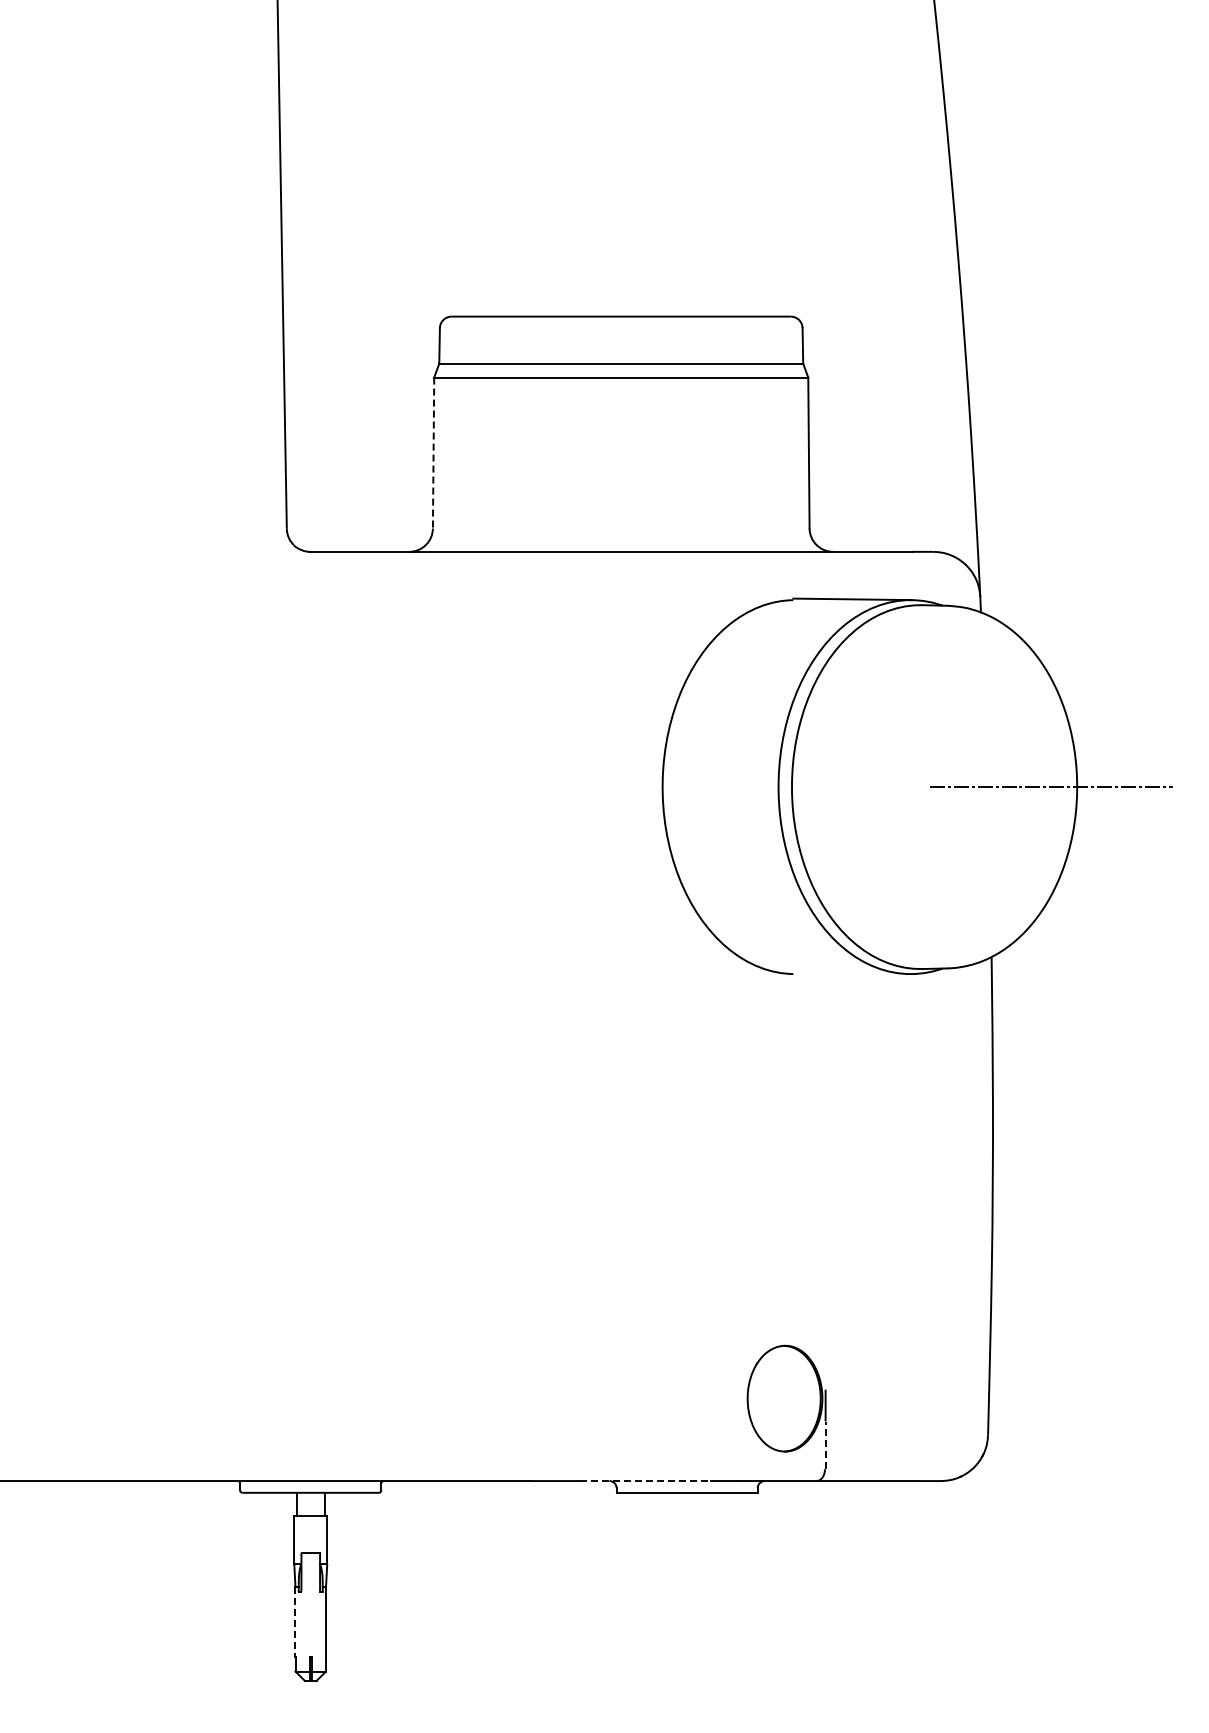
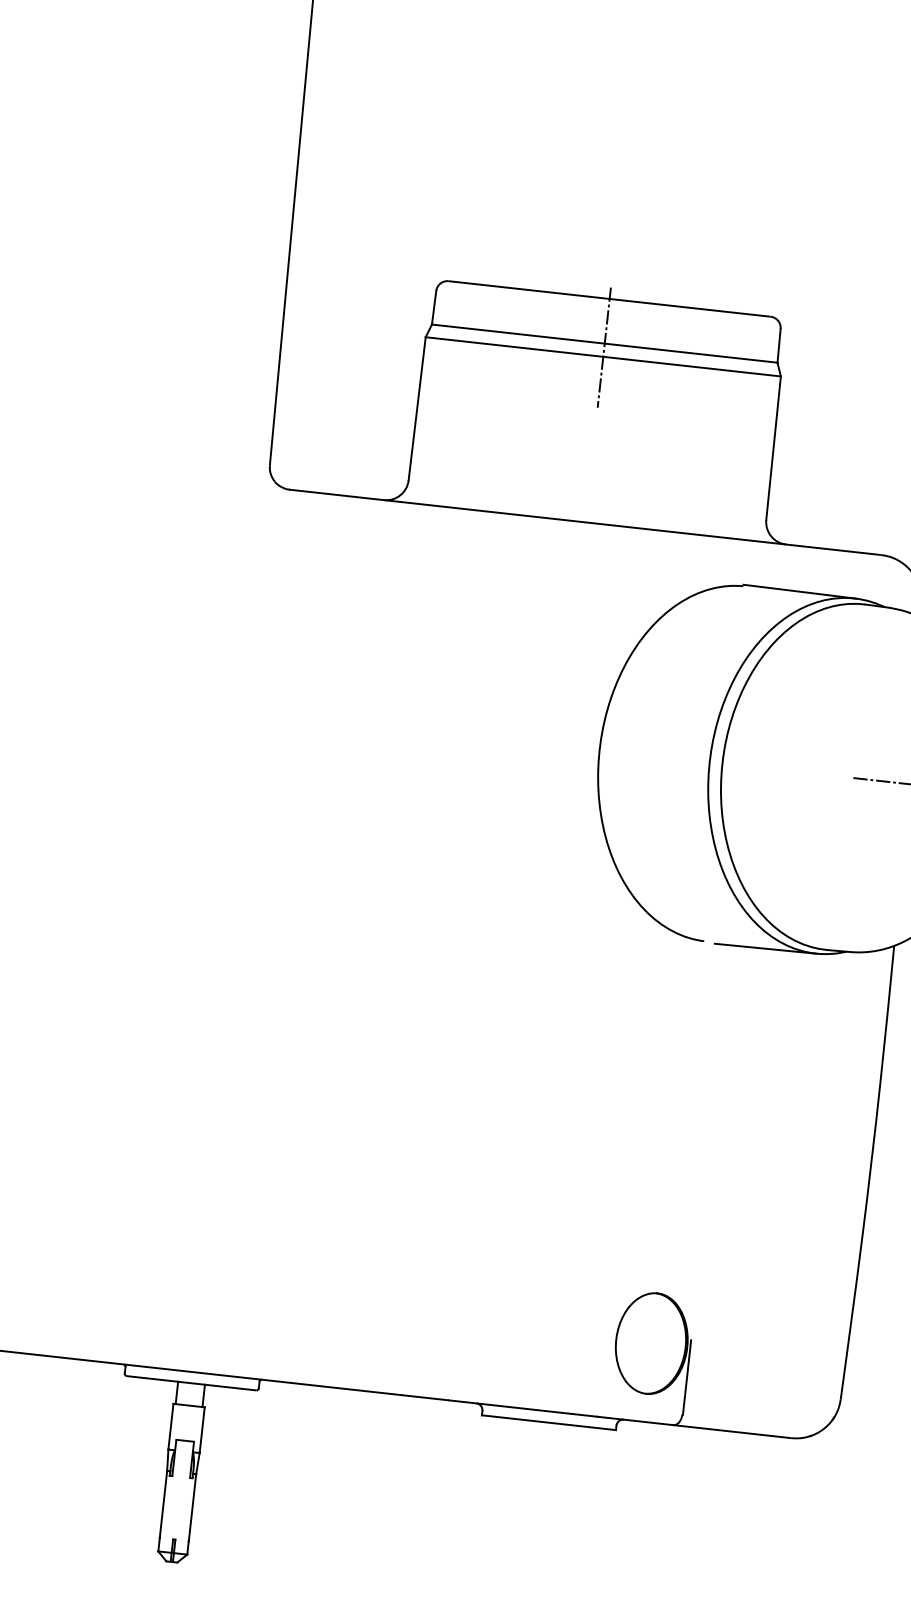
line: (621, 367) -> (604, 347), added
line: (433, 453) -> (417, 409), dashed -> solid
line: (857, 974) -> (765, 948), added
line: (825, 1445) -> (685, 1392), dashed -> solid
line: (645, 1481) -> (510, 1407), dashed -> solid
line: (295, 1622) -> (163, 1504), dashed -> solid

